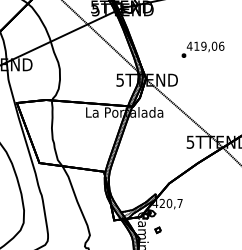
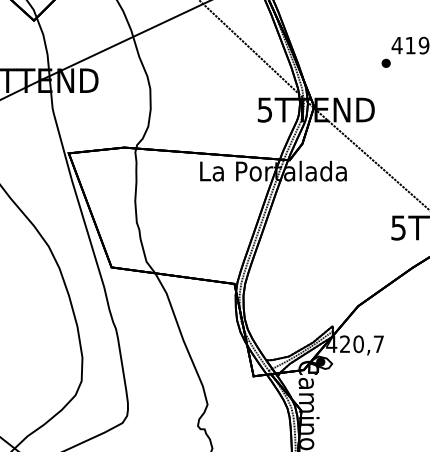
part: (157, 230) -> (335, 395), removed

